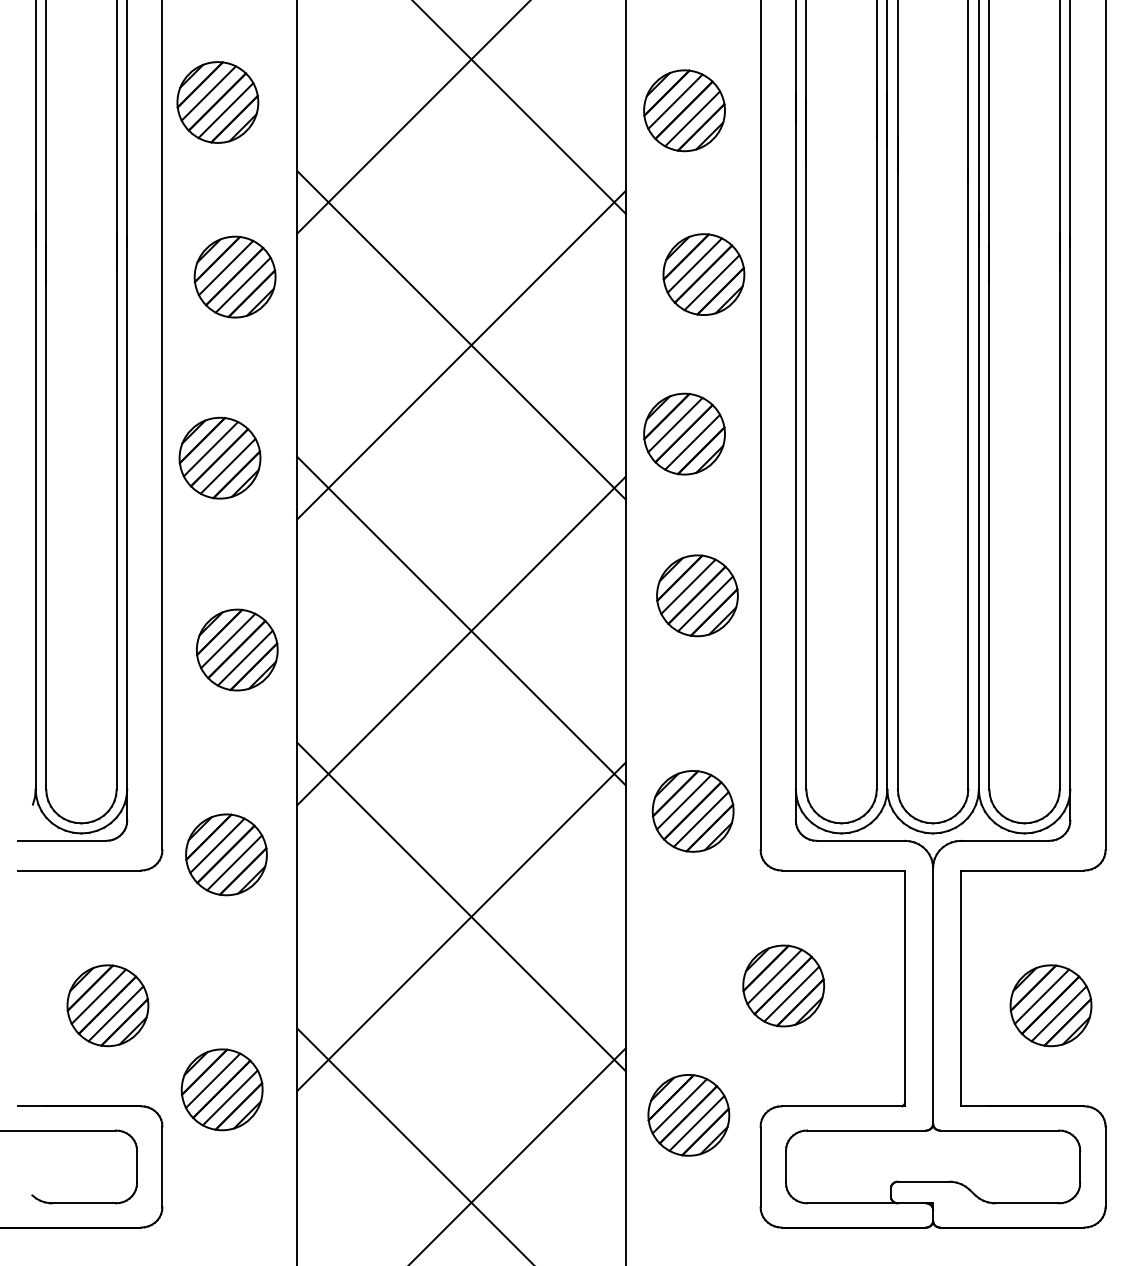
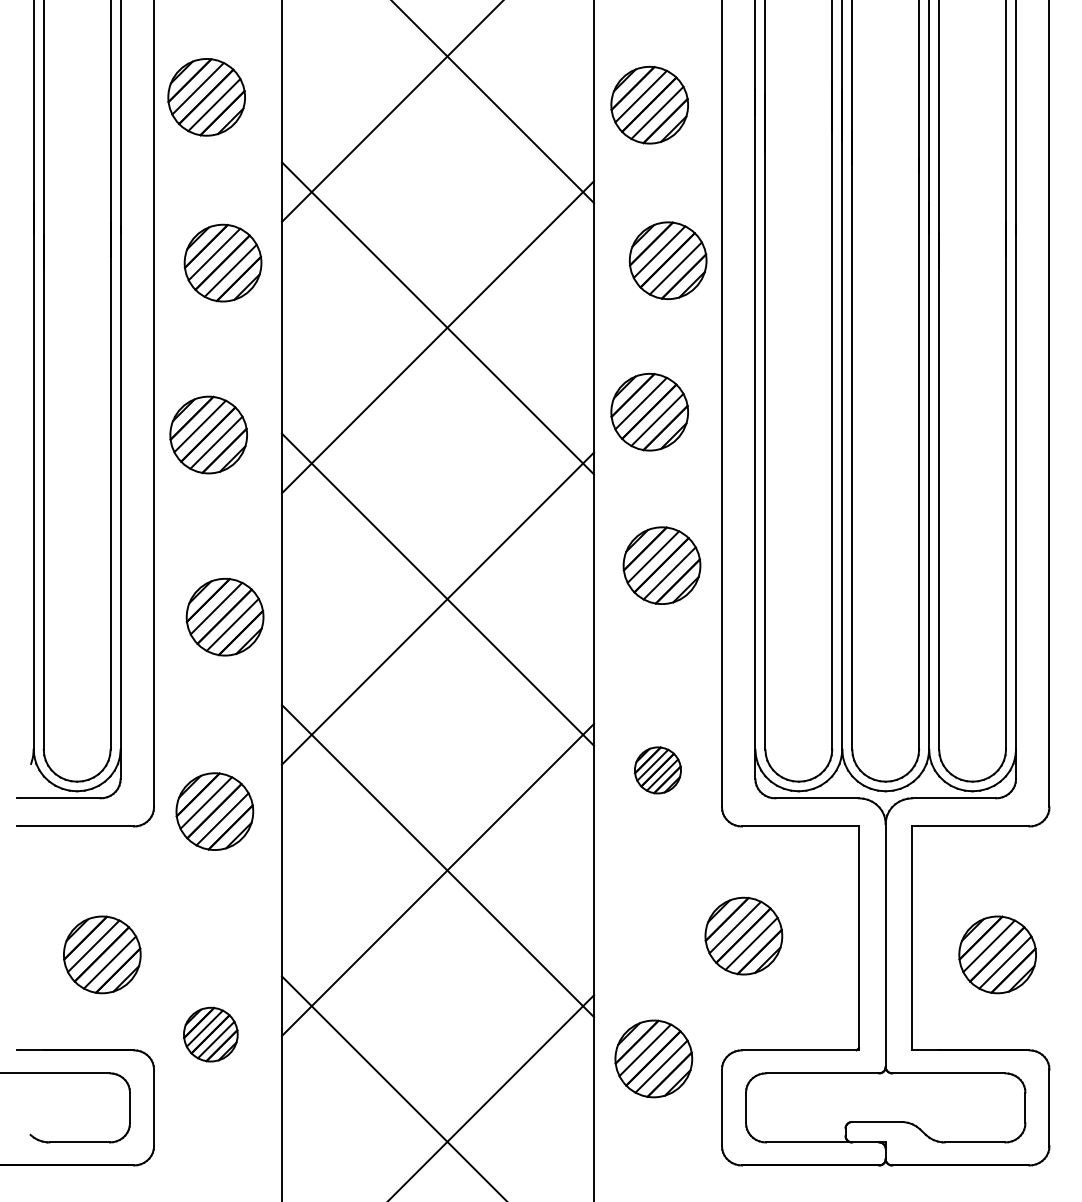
part: (692, 811) -> (657, 770), size x0.6
part: (221, 1089) -> (210, 1034), size x0.7

